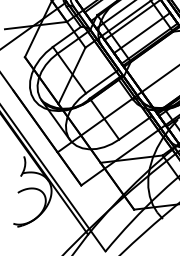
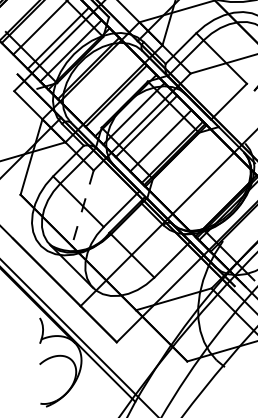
line: (71, 76) -> (82, 208), solid -> dashed

